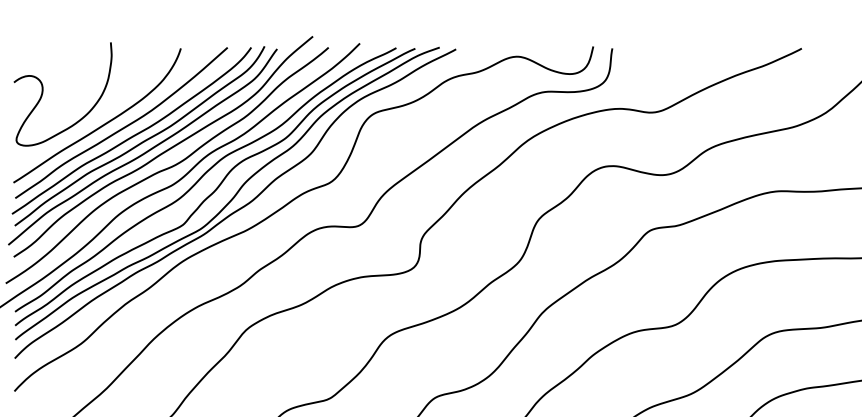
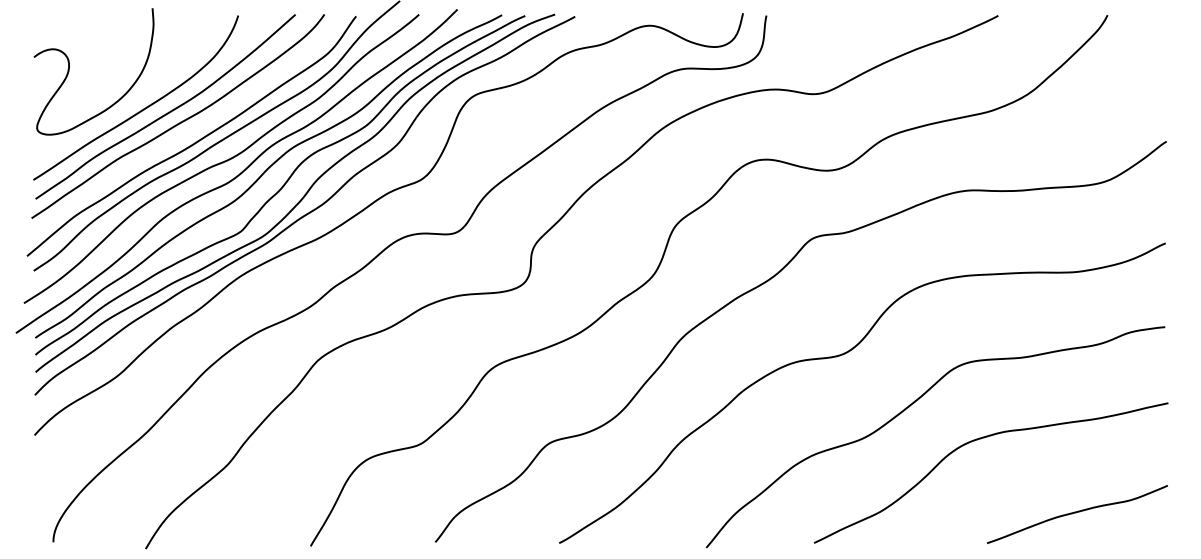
curve: (143, 140) -> (192, 128), removed

